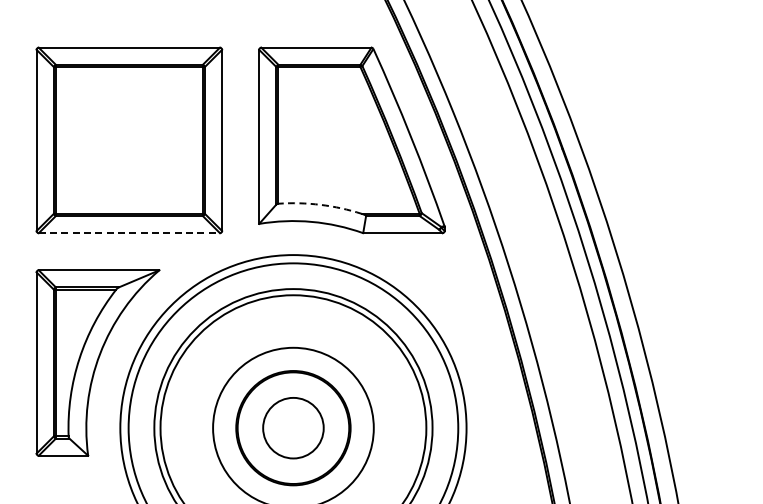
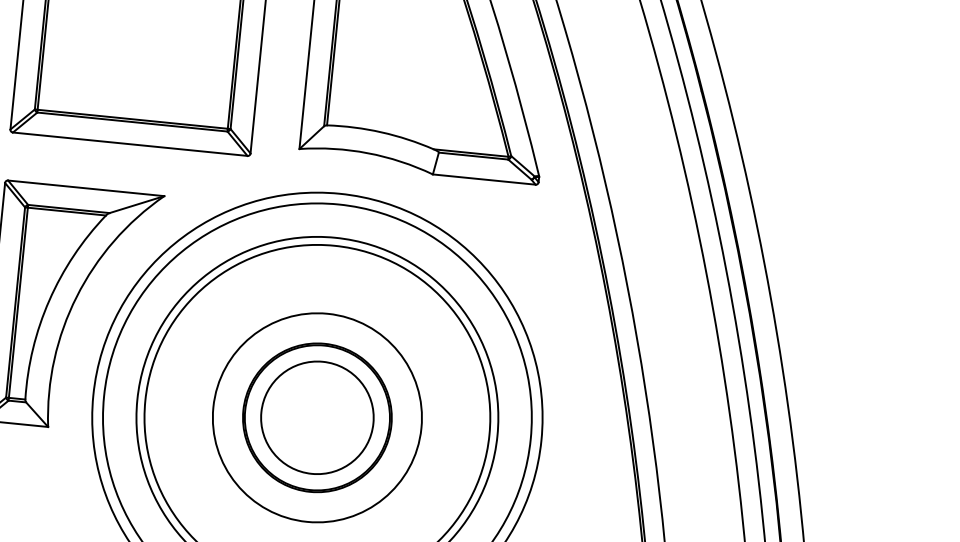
arc: (320, 204) -> (381, 131), dashed -> solid
line: (129, 233) -> (130, 144), dashed -> solid
circle: (293, 427) -> (317, 416), size x1.43

